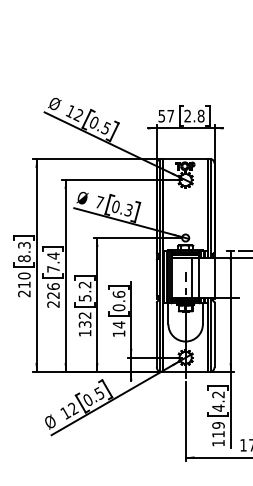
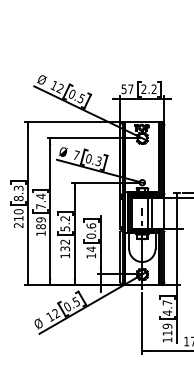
text: (200, 116) -> (153, 89), 2.8 -> 2.2
text: (53, 295) -> (41, 226), 226 -> 189
text: (218, 394) -> (167, 302), 4.2 -> 4.7

